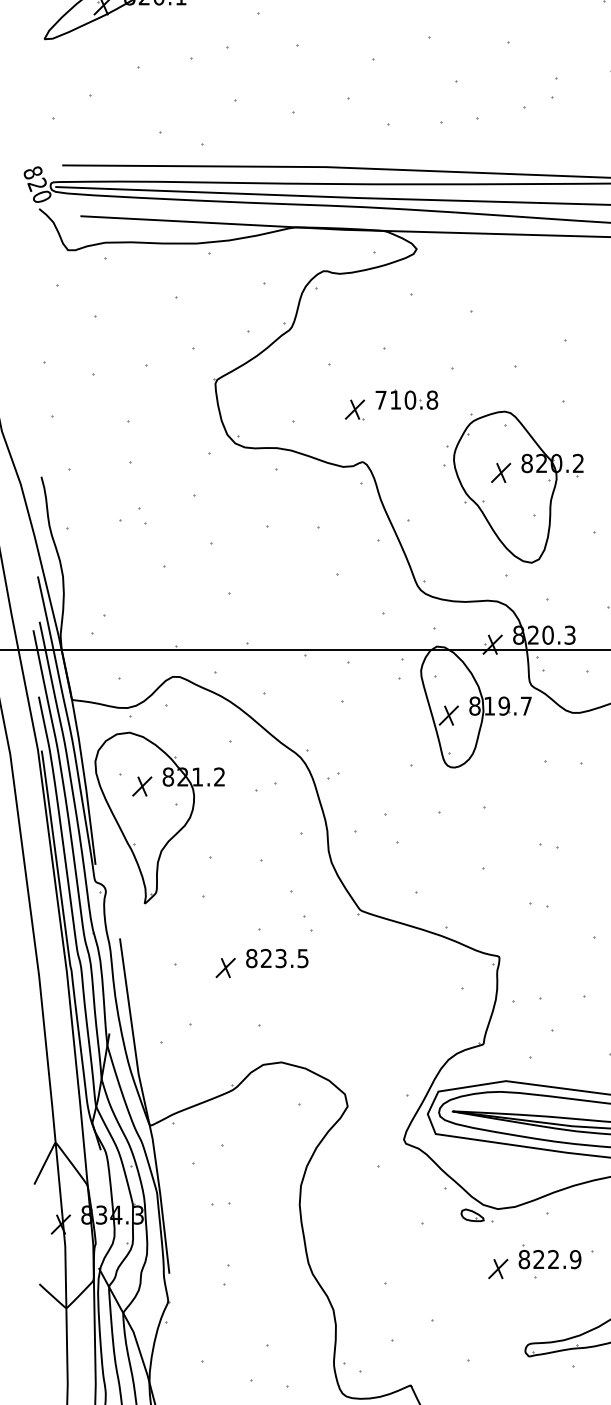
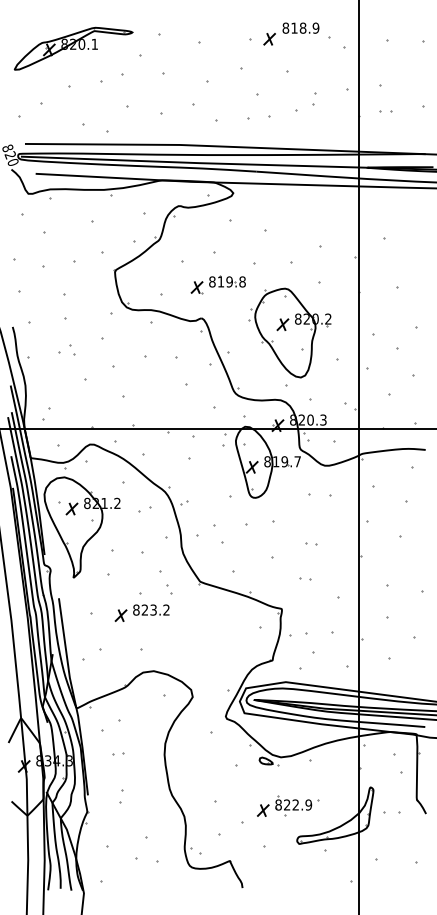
text: (394, 399) -> (220, 281), 710.8 -> 819.8
text: (302, 957) -> (166, 609), 823.5 -> 823.2
part: (541, 1260) -> (288, 805), moved

